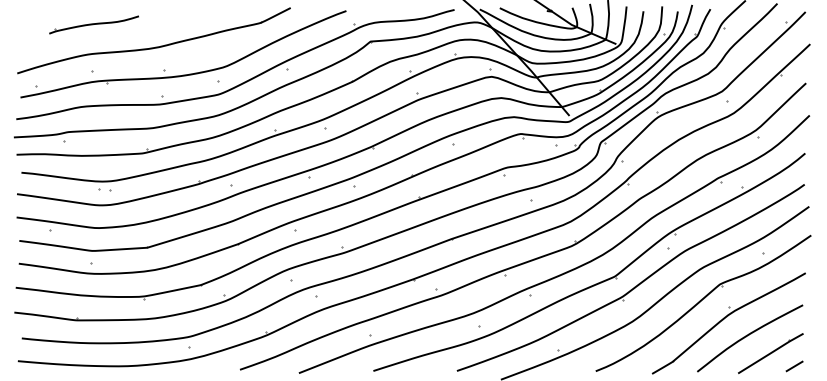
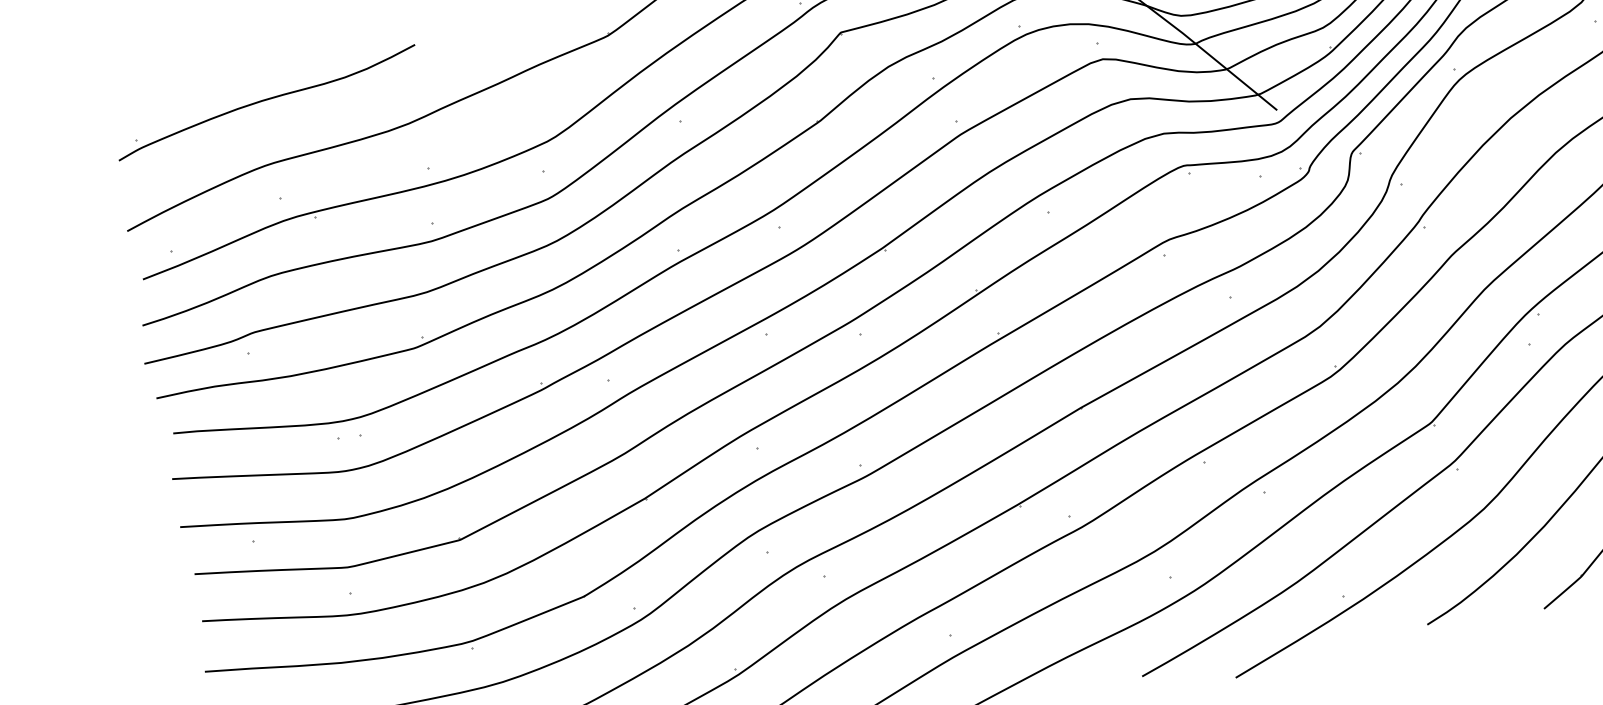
part: (93, 24) -> (265, 101), size x1.67

